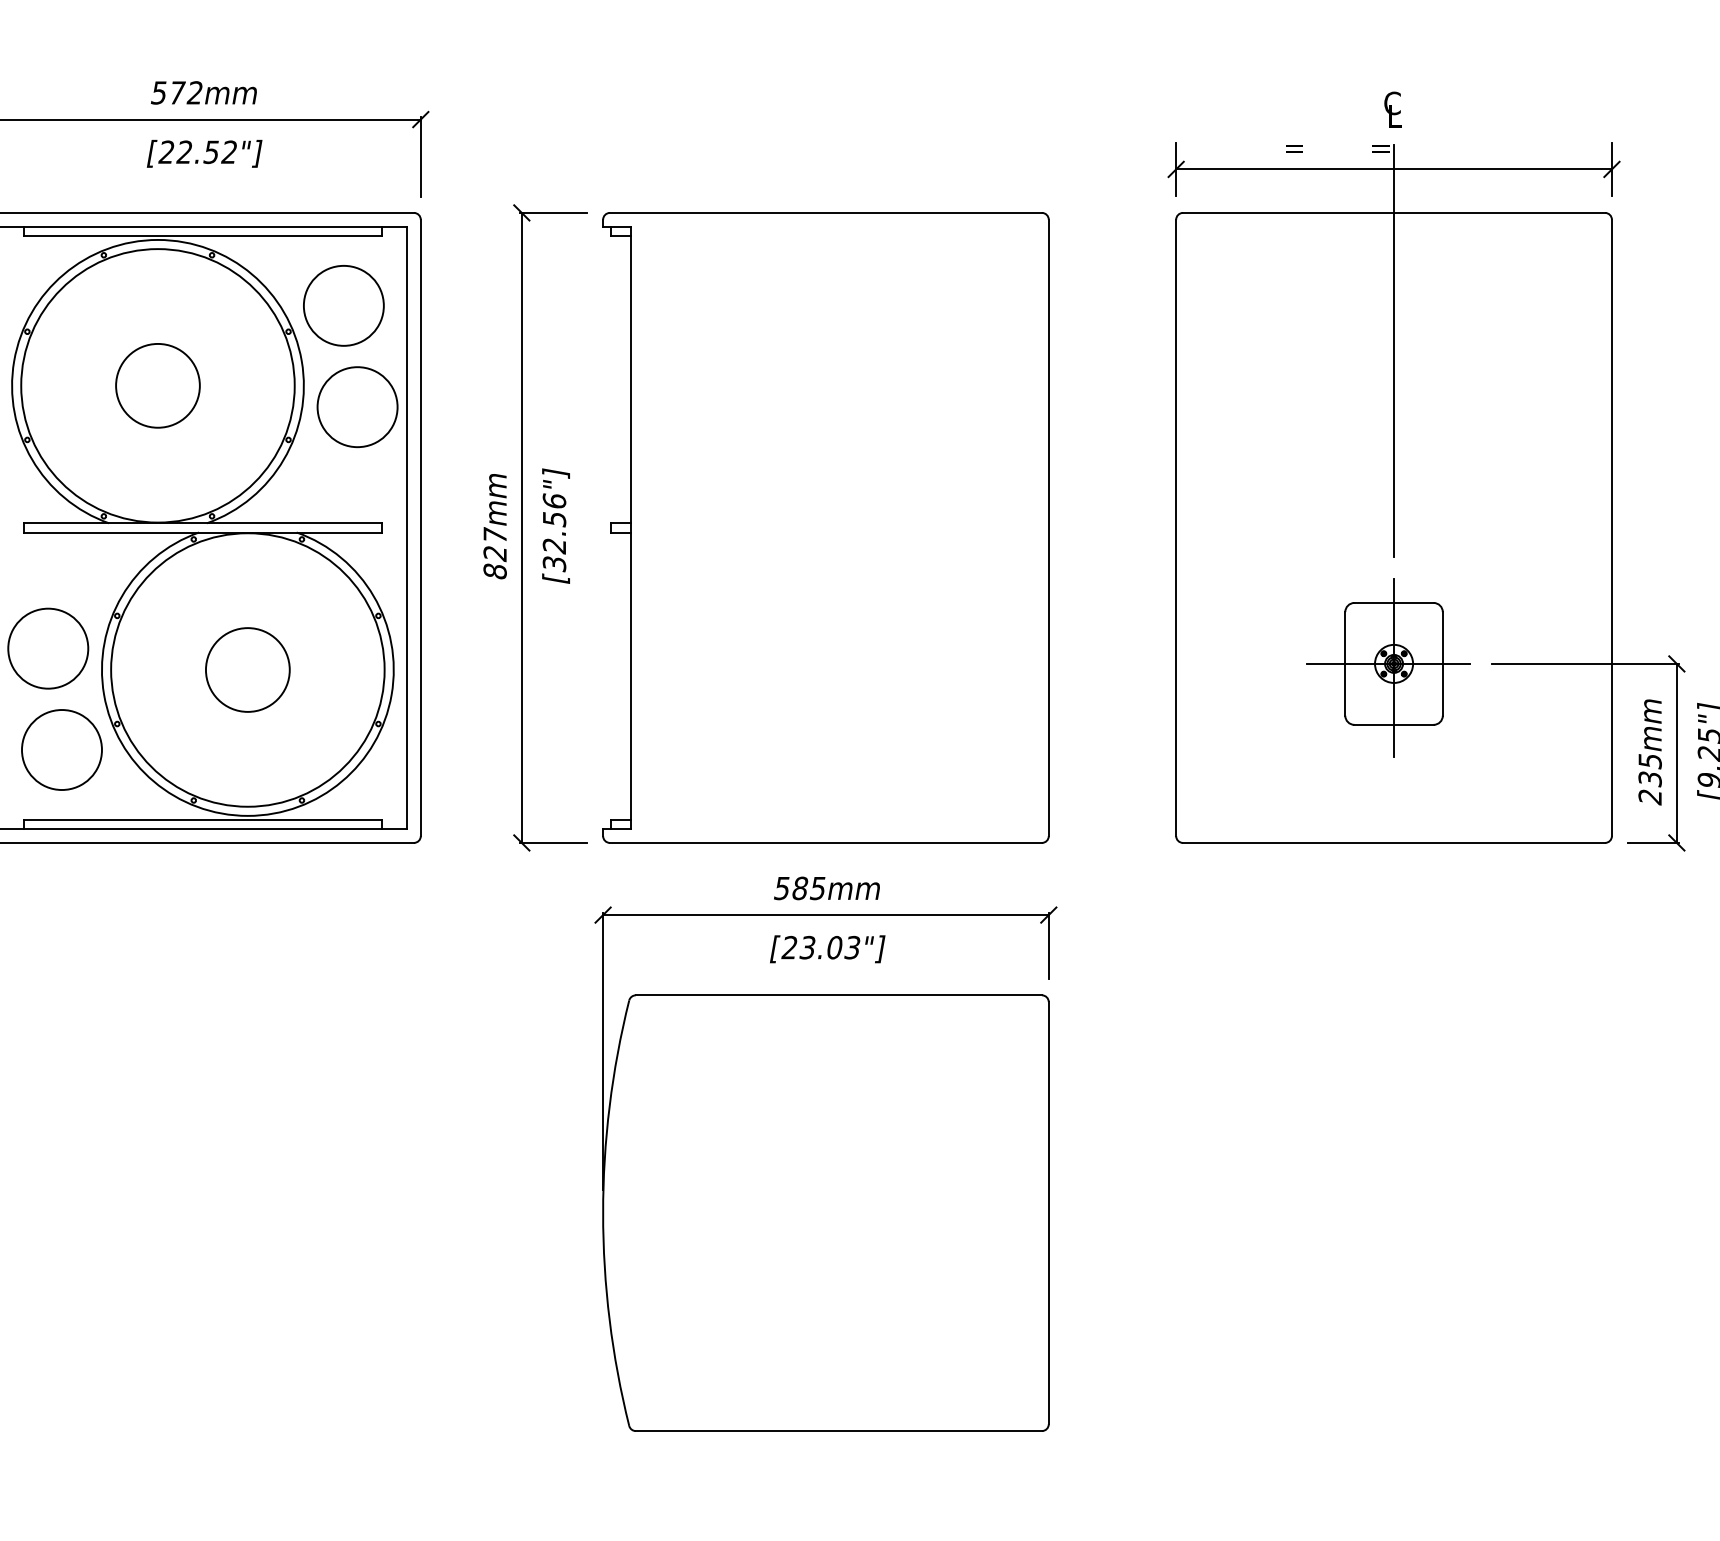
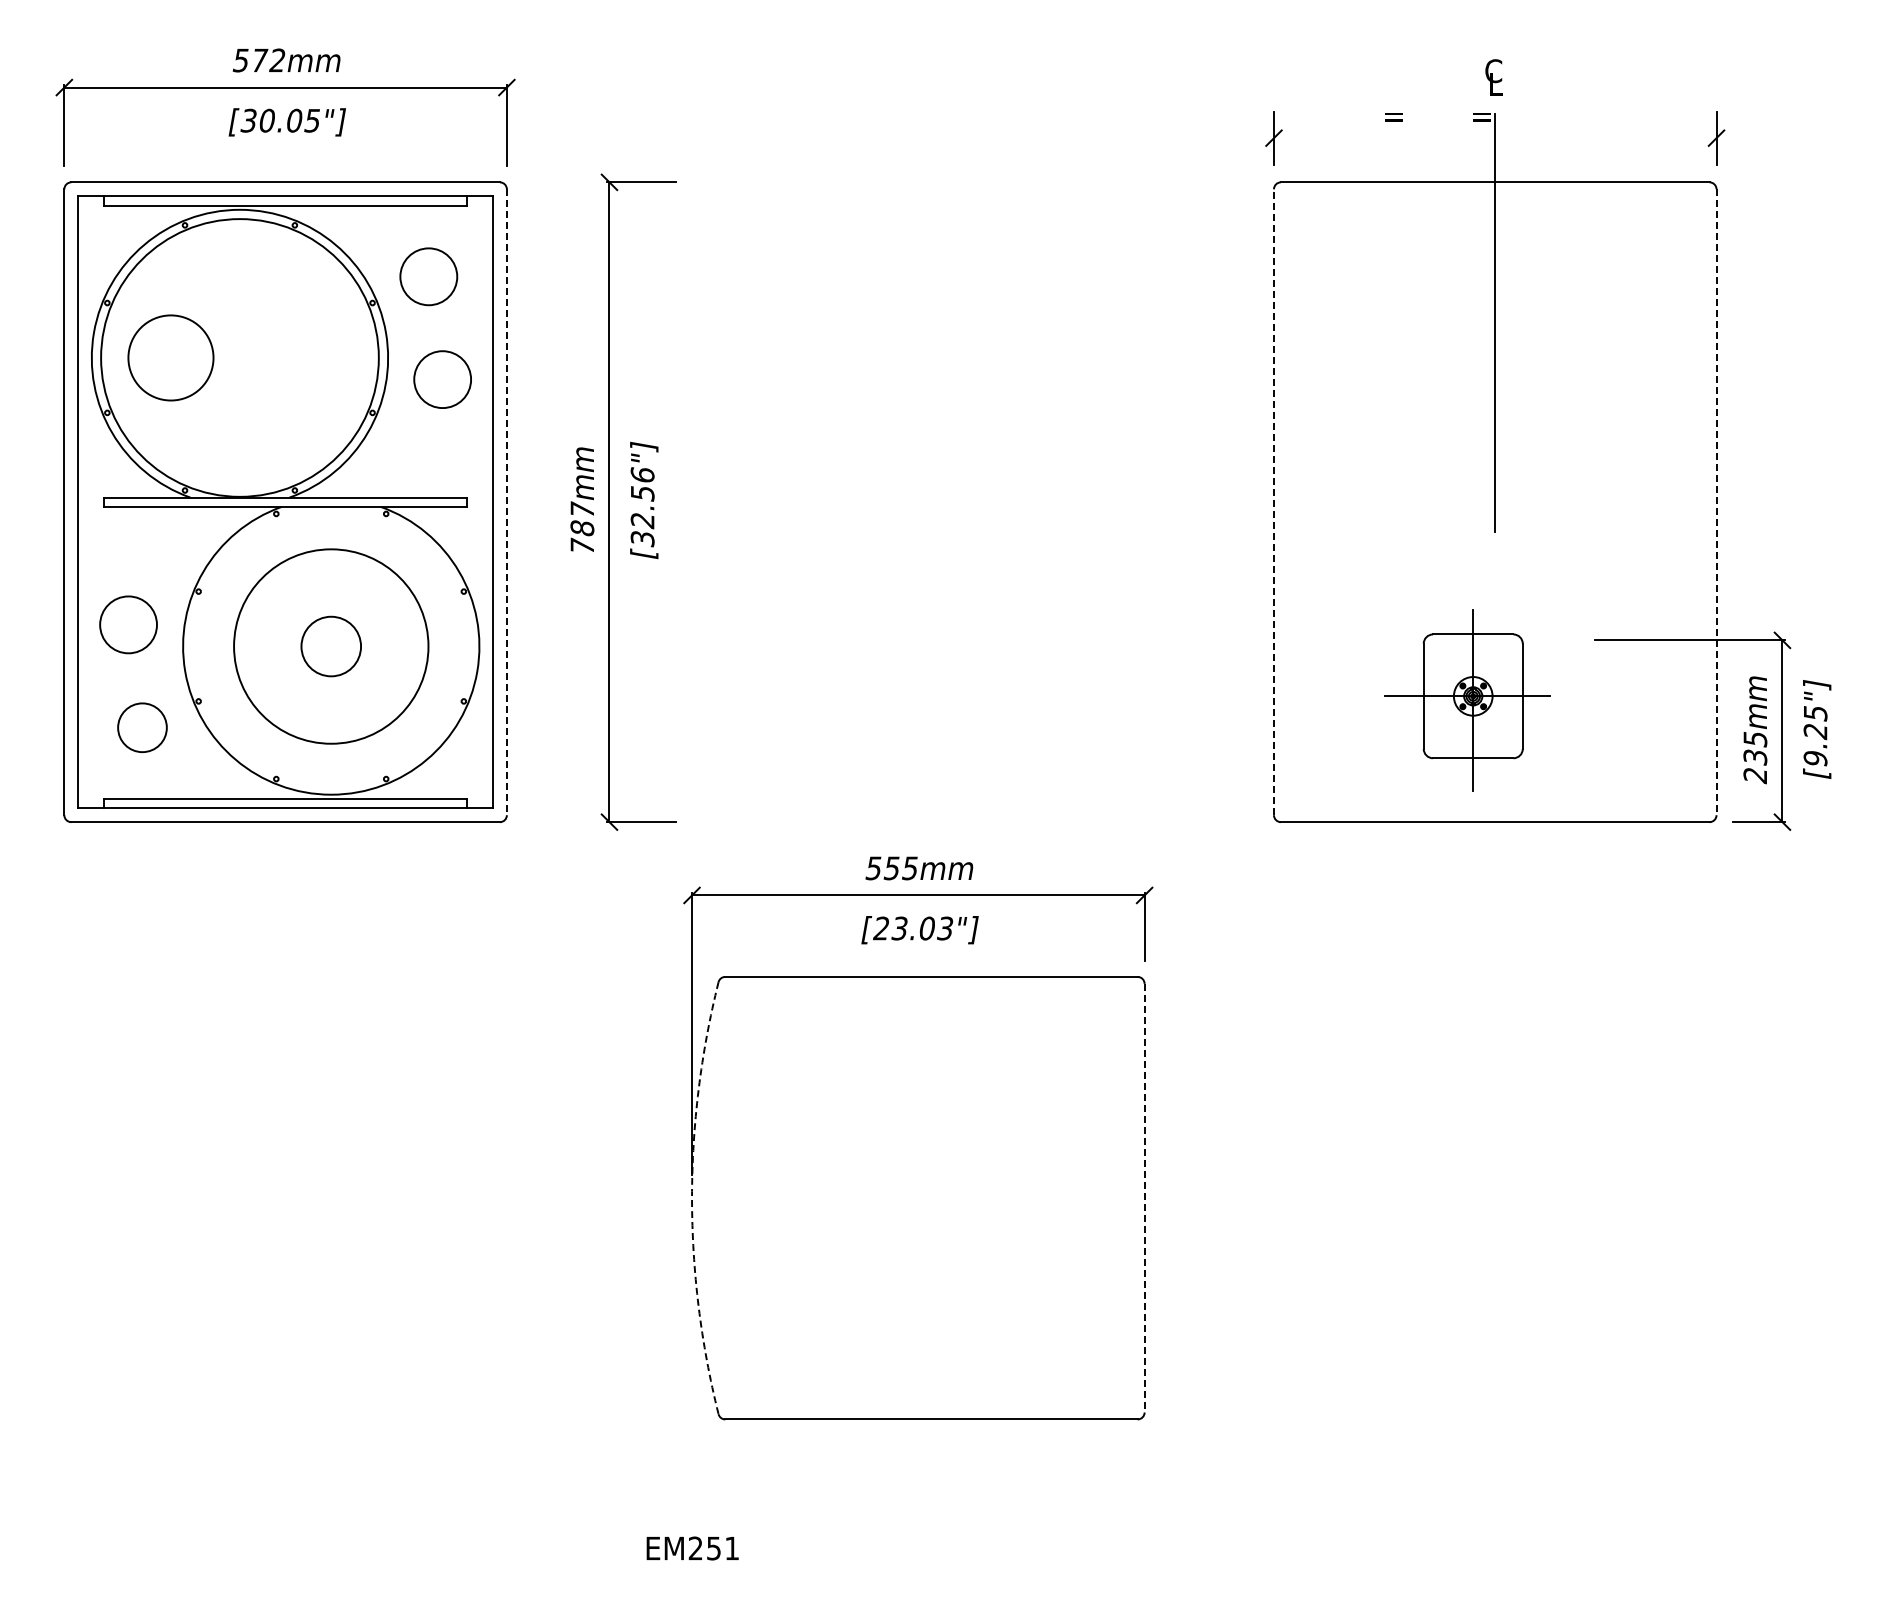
text: (197, 152) -> (280, 120), [22.52"] -> [30.05"]
line: (1393, 169) -> (1494, 138), removed
circle: (343, 305) -> (428, 276), size x0.7
circle: (157, 385) -> (170, 357), moved
circle: (357, 407) -> (442, 379), size x0.7
part: (826, 527) -> (918, 501), removed
line: (420, 528) -> (506, 502), solid -> dashed
line: (1175, 528) -> (1273, 502), solid -> dashed
line: (1611, 528) -> (1716, 502), solid -> dashed
text: (495, 562) -> (582, 537), 827mm -> 787mm
circle: (48, 648) -> (128, 624), size x0.7
part: (1388, 667) -> (1467, 700), moved
circle: (247, 669) -> (330, 646), size x0.7
circle: (248, 669) -> (331, 646), size x0.7
circle: (61, 749) -> (142, 727), size x0.6
text: (799, 888) -> (891, 868), 585mm -> 555mm
arc: (603, 1213) -> (692, 1198), solid -> dashed
line: (1048, 1213) -> (1144, 1198), solid -> dashed

